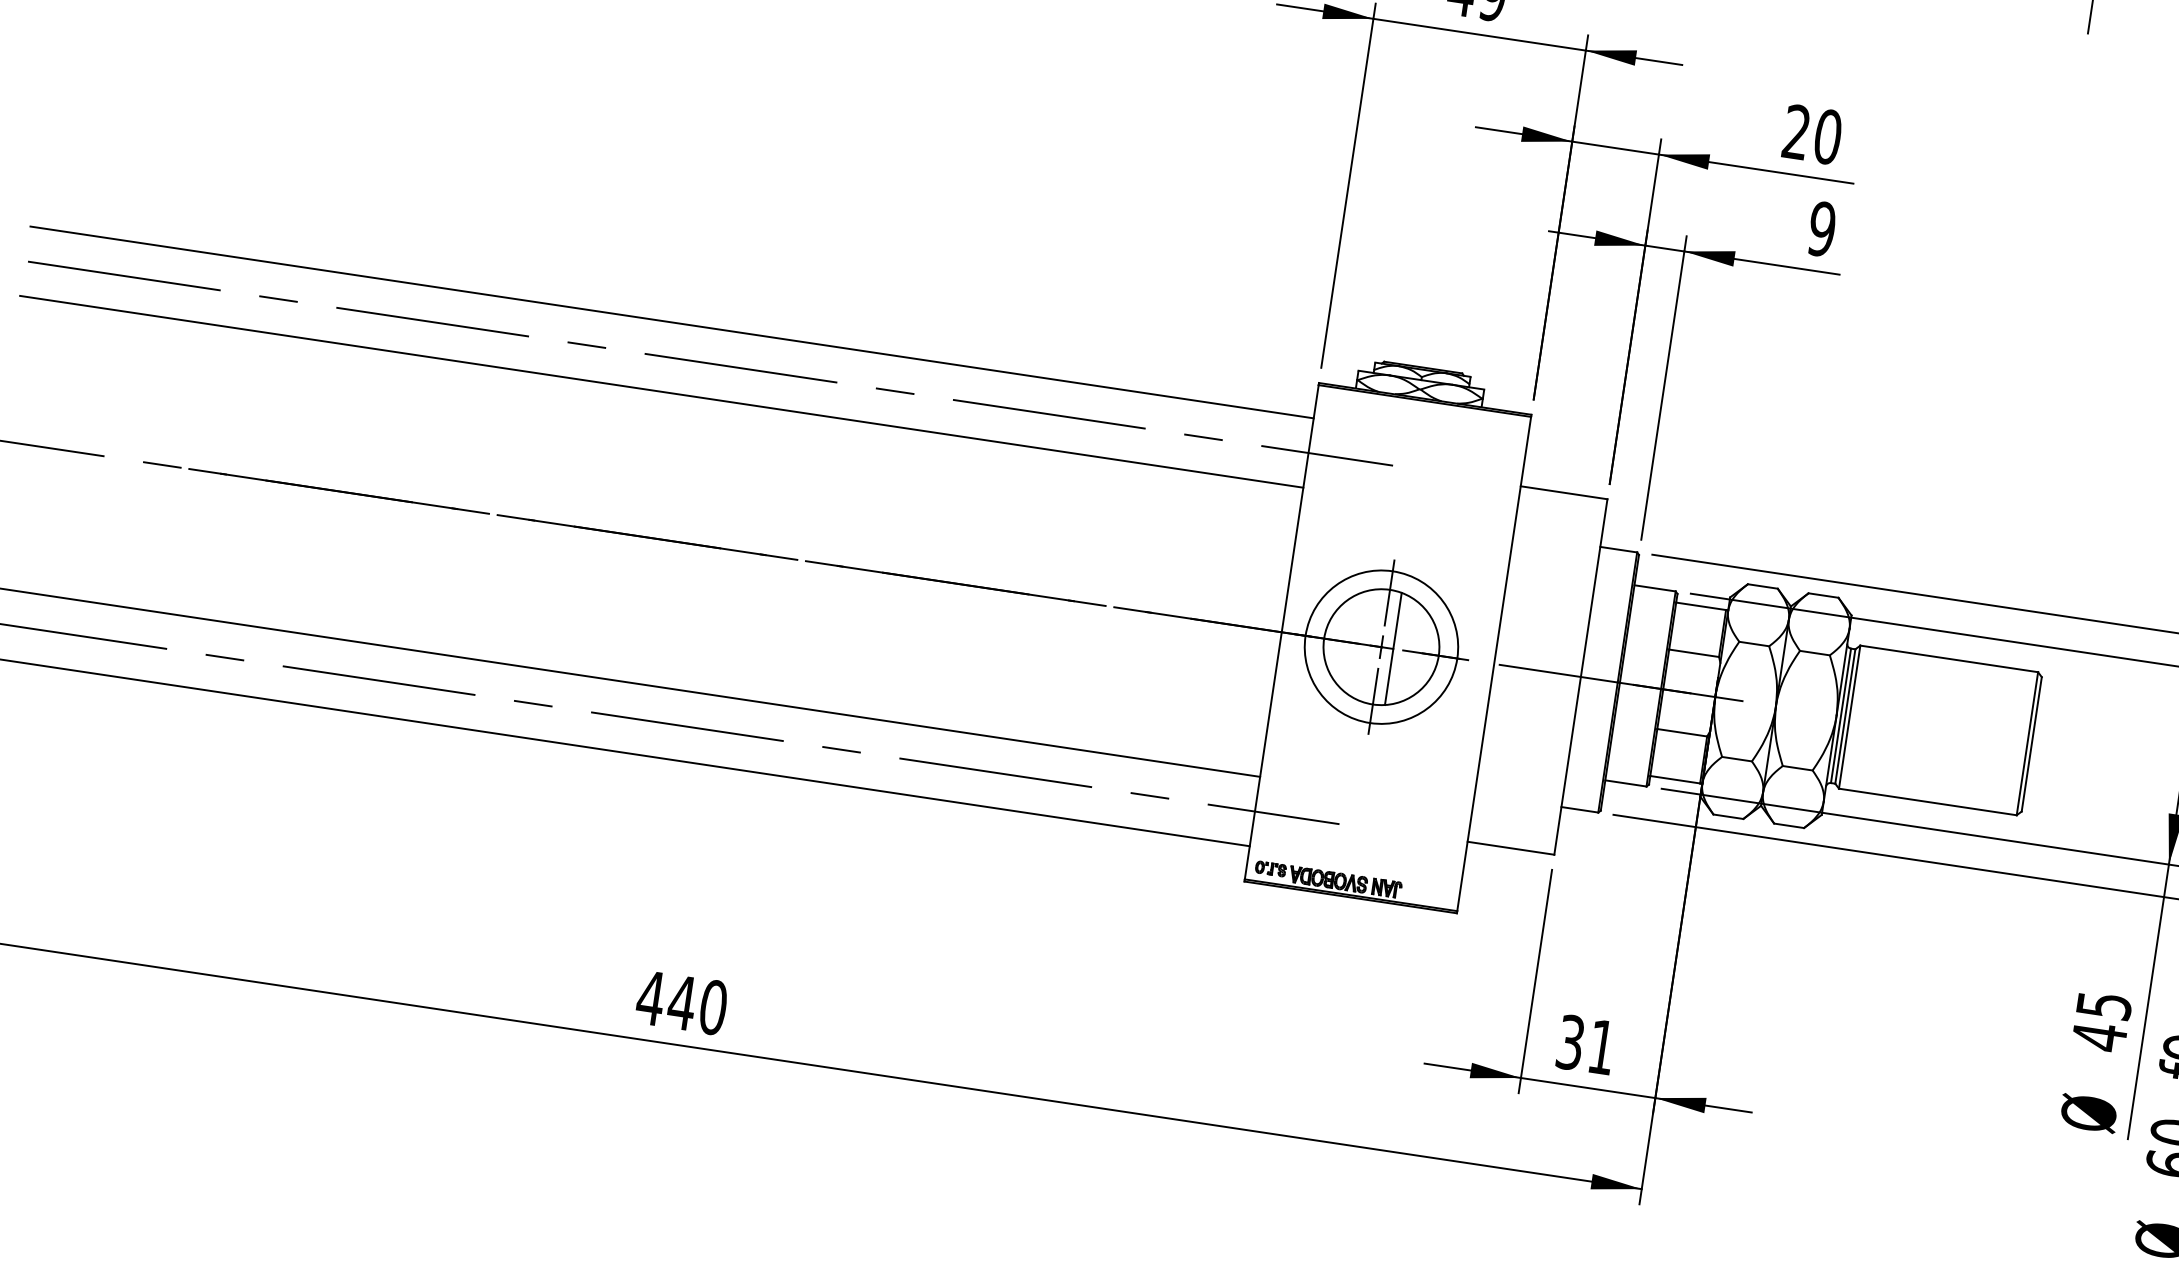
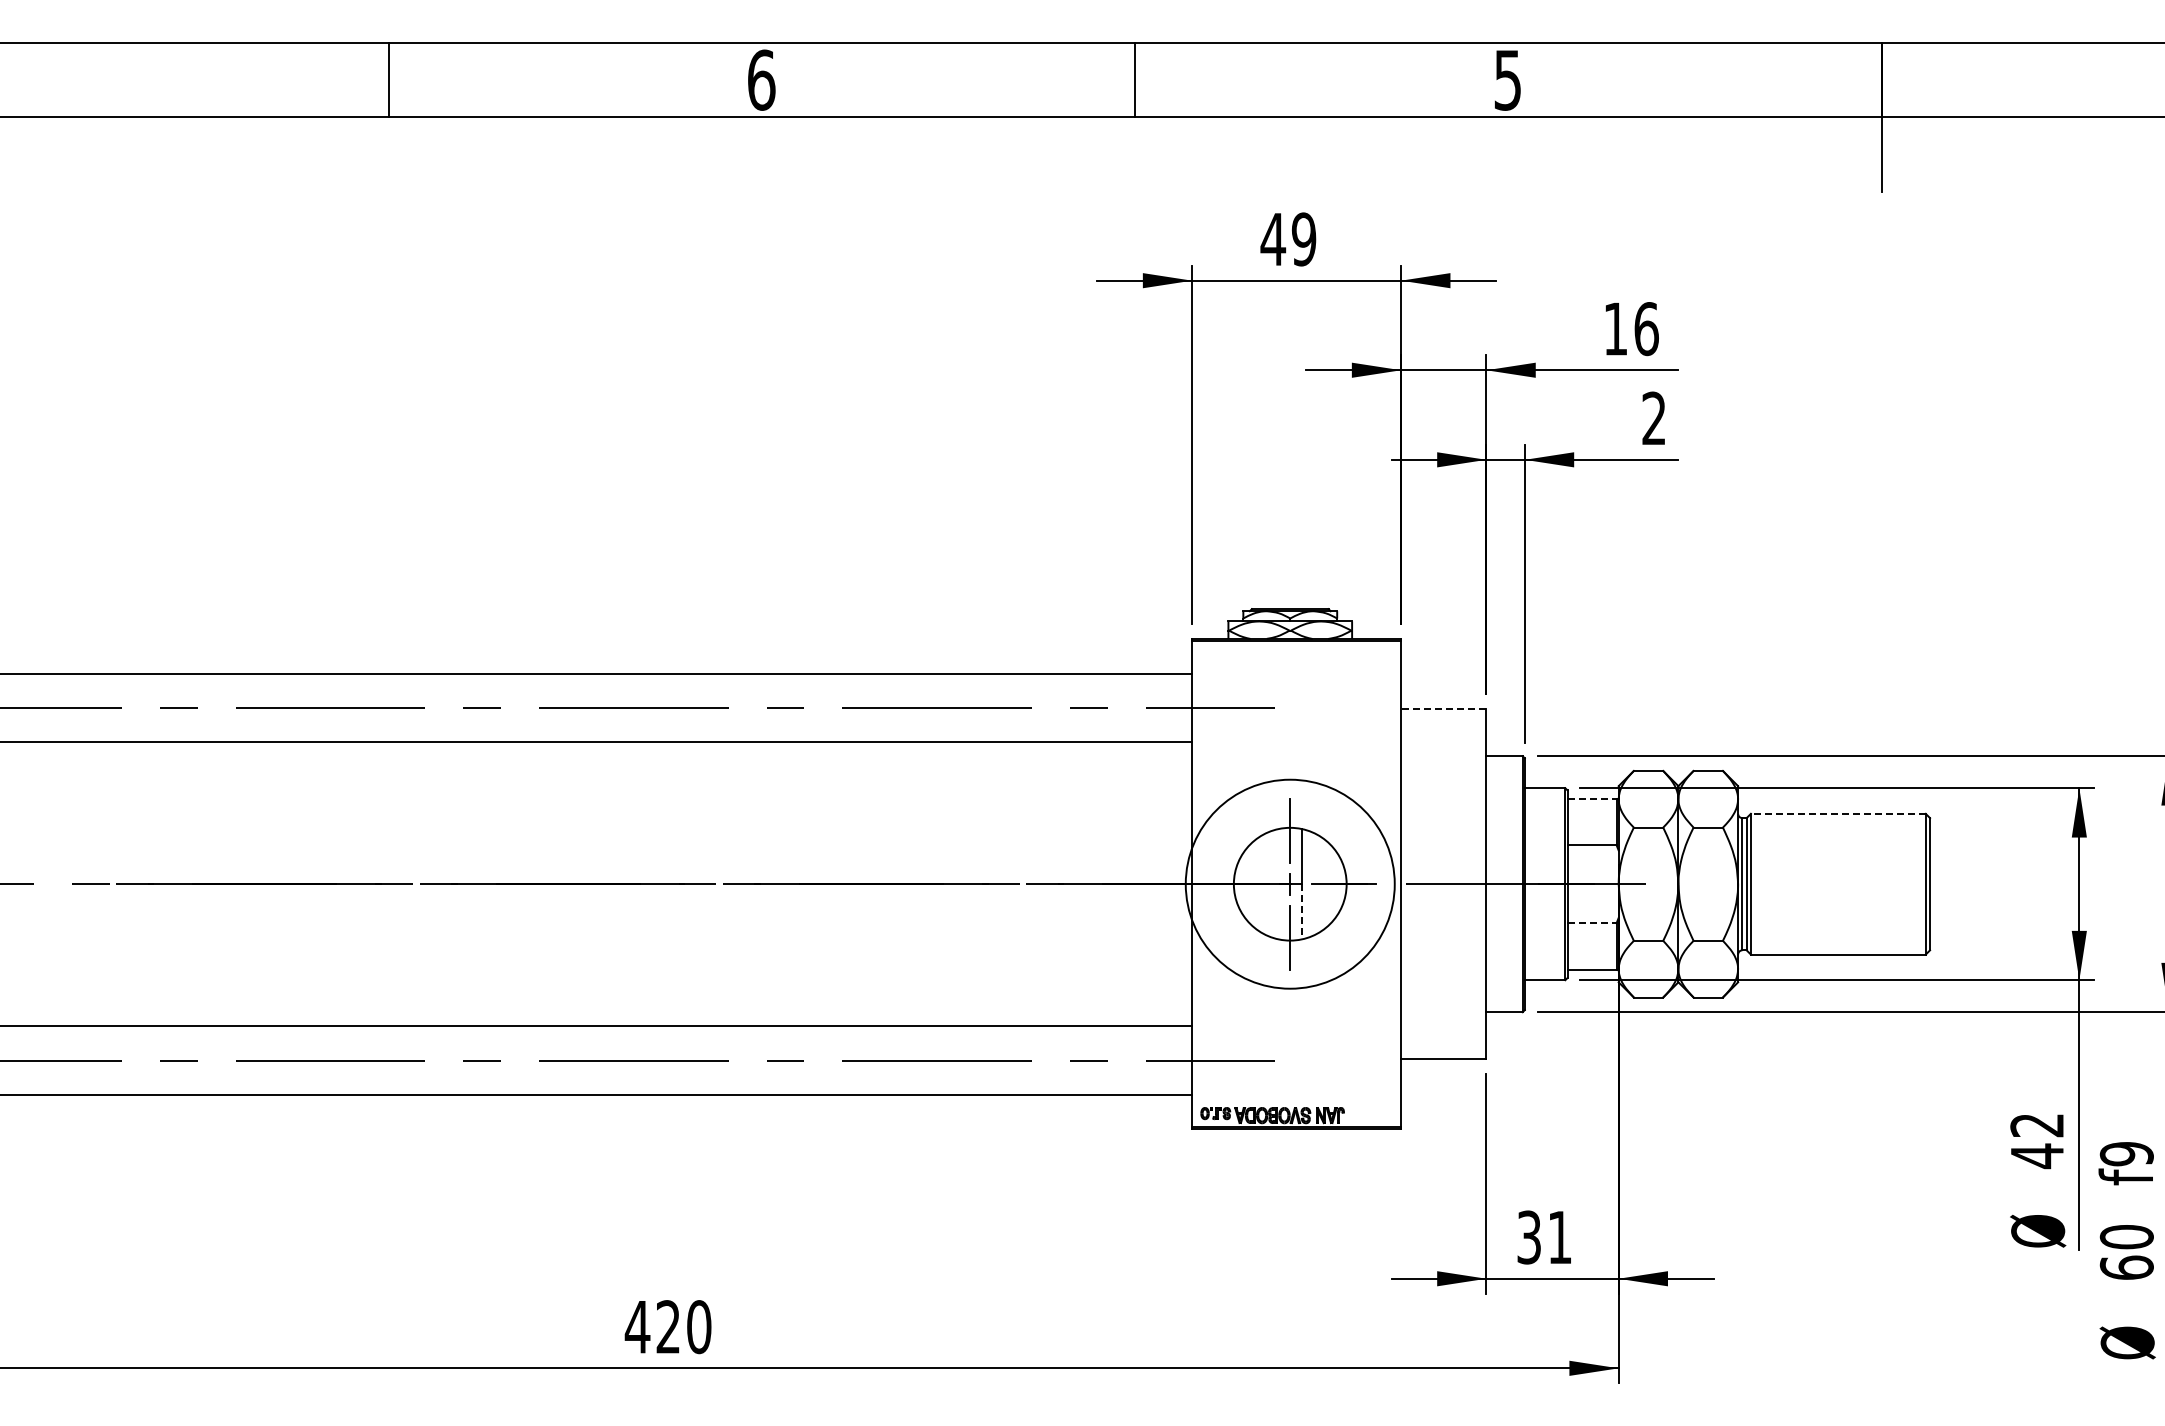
text: (1812, 134) -> (1631, 328), 20 -> 16
text: (1822, 229) -> (1654, 418), 9 -> 2
line: (1563, 492) -> (1443, 709), solid -> dashed
line: (1701, 605) -> (1592, 798), solid -> dashed
circle: (1380, 646) -> (1289, 883), size x1.4
line: (1948, 658) -> (1837, 813), solid -> dashed
line: (1388, 676) -> (1301, 911), solid -> dashed
line: (1682, 733) -> (1592, 923), solid -> dashed
text: (682, 1002) -> (668, 1326), 440 -> 420
text: (2104, 1005) -> (2037, 1125), 45 -> 42

